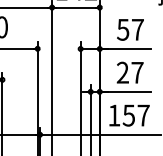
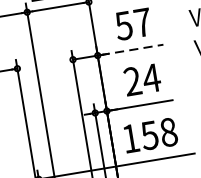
line: (126, 48) -> (132, 49), solid -> dashed
text: (137, 72) -> (151, 77), 27 -> 24
text: (143, 115) -> (168, 132), 157 -> 158

